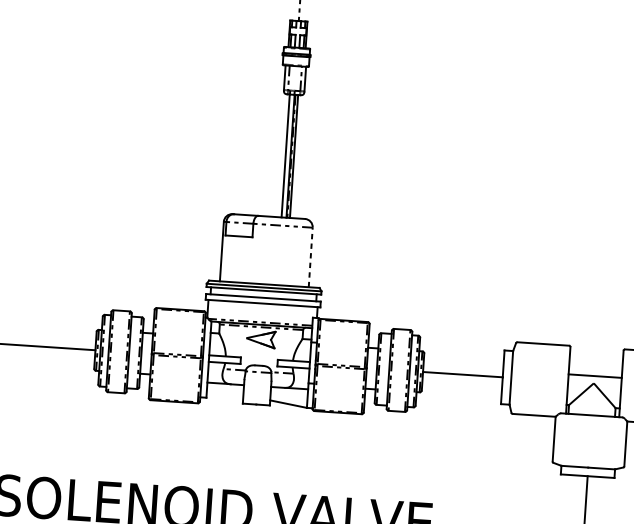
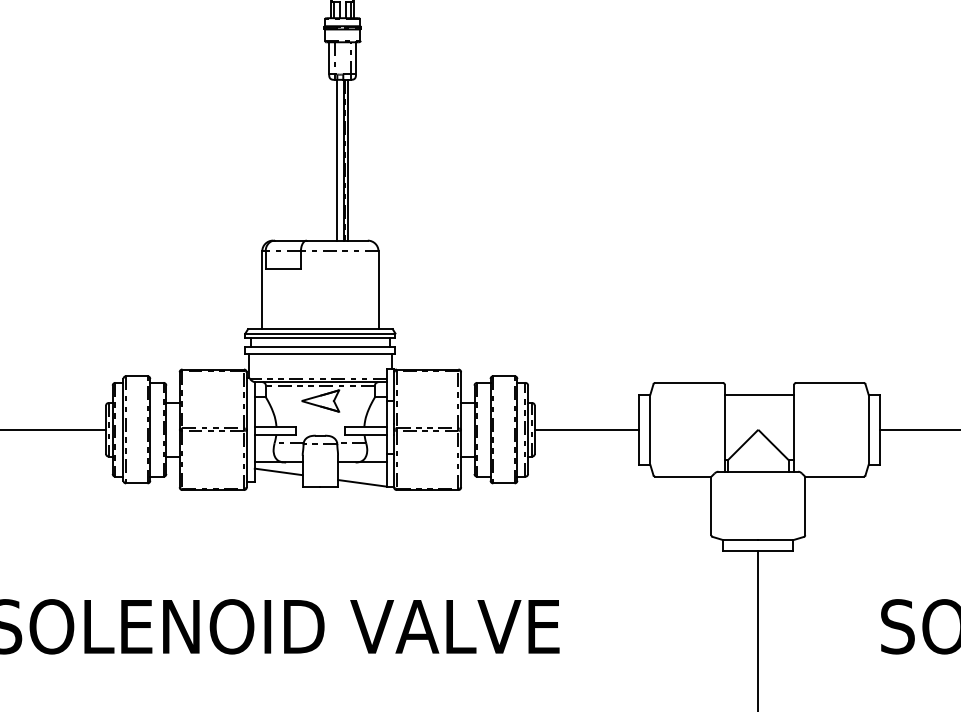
line: (310, 257) -> (378, 290), dashed -> solid
line: (595, 376) -> (759, 395), moved
line: (225, 390) -> (278, 471), added

